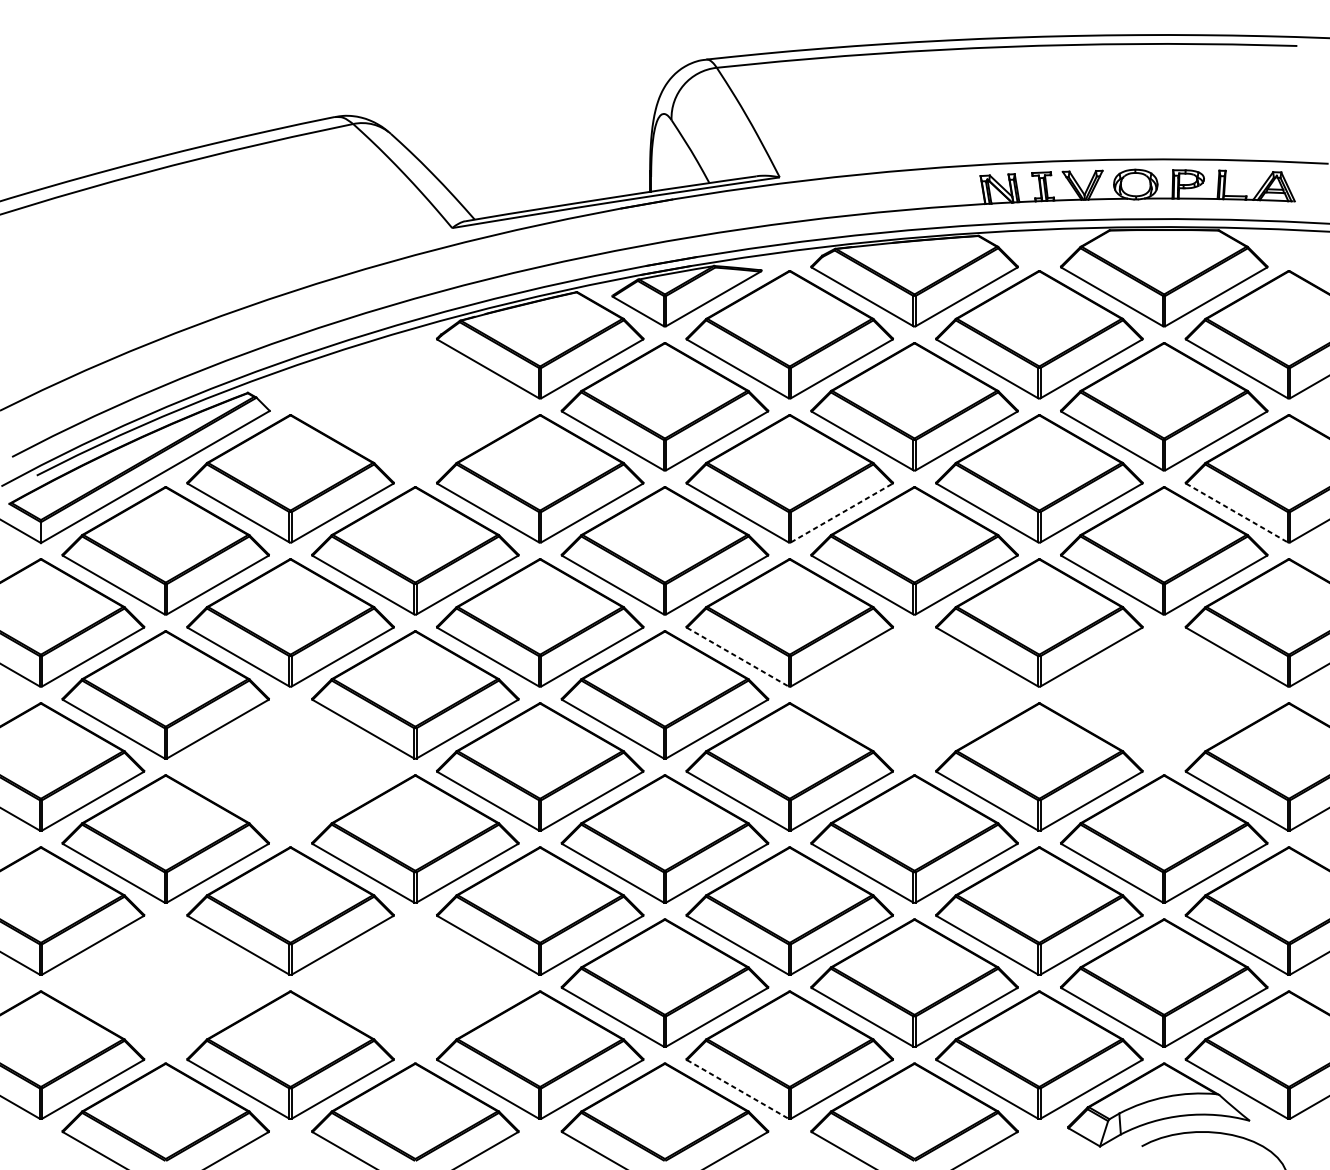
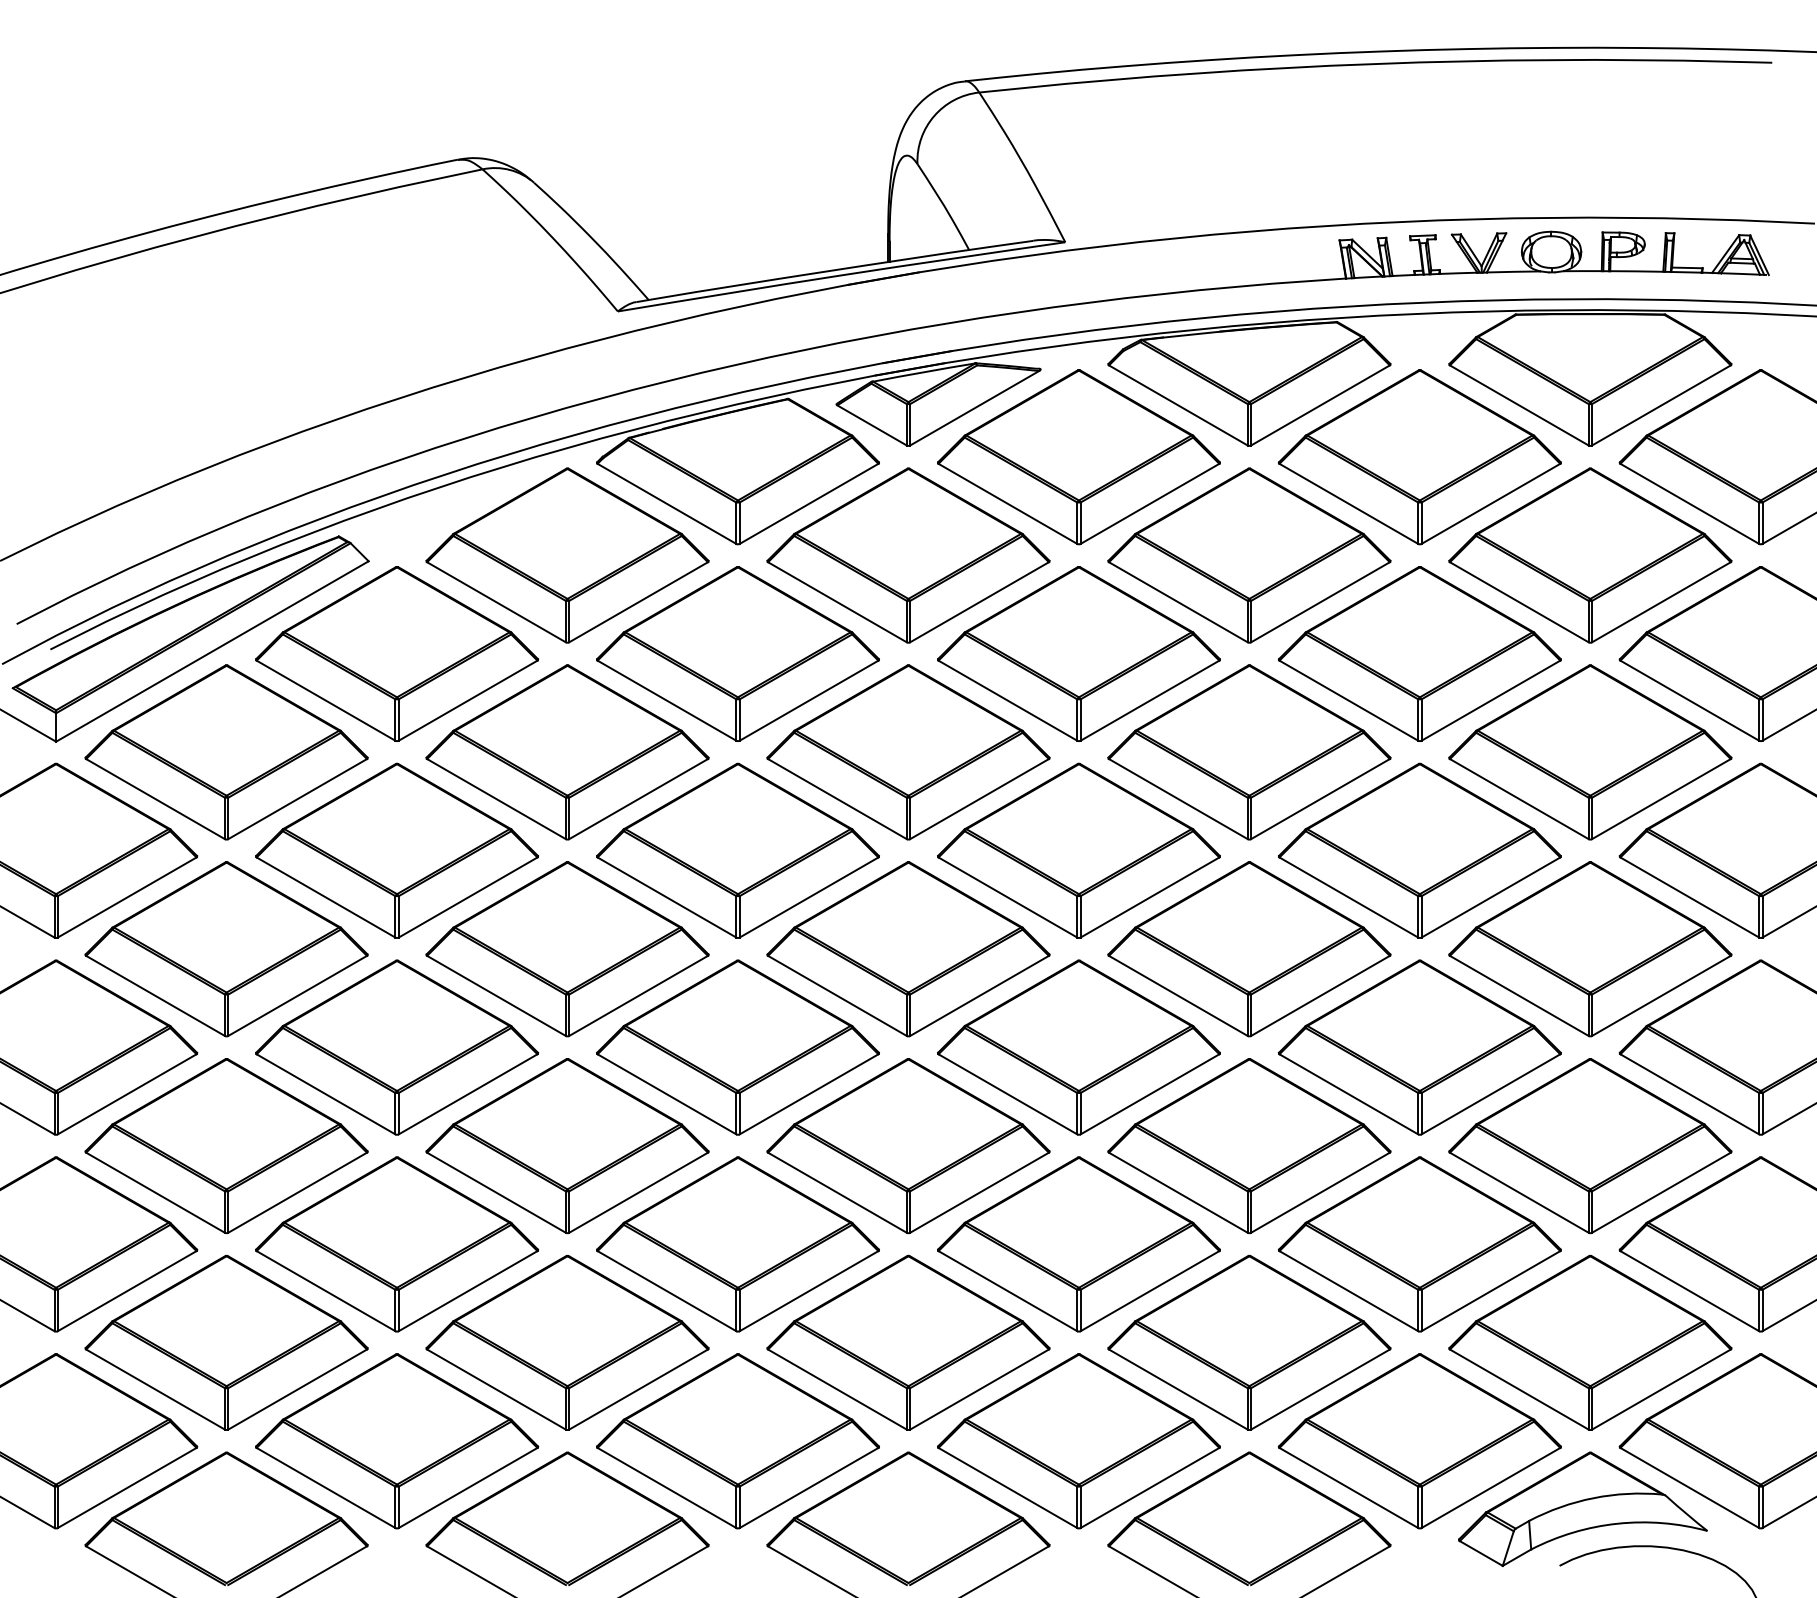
part: (415, 406) -> (567, 555), added
line: (842, 512) -> (1150, 700), dashed -> solid
line: (1237, 512) -> (1690, 700), dashed -> solid
line: (738, 657) -> (1008, 897), dashed -> solid
part: (914, 695) -> (1249, 949), added
part: (1164, 695) -> (1590, 949), added
part: (290, 766) -> (397, 1047), added
part: (165, 982) -> (226, 1342), added
part: (415, 982) -> (567, 1342), added
line: (738, 1089) -> (1008, 1488), dashed -> solid

